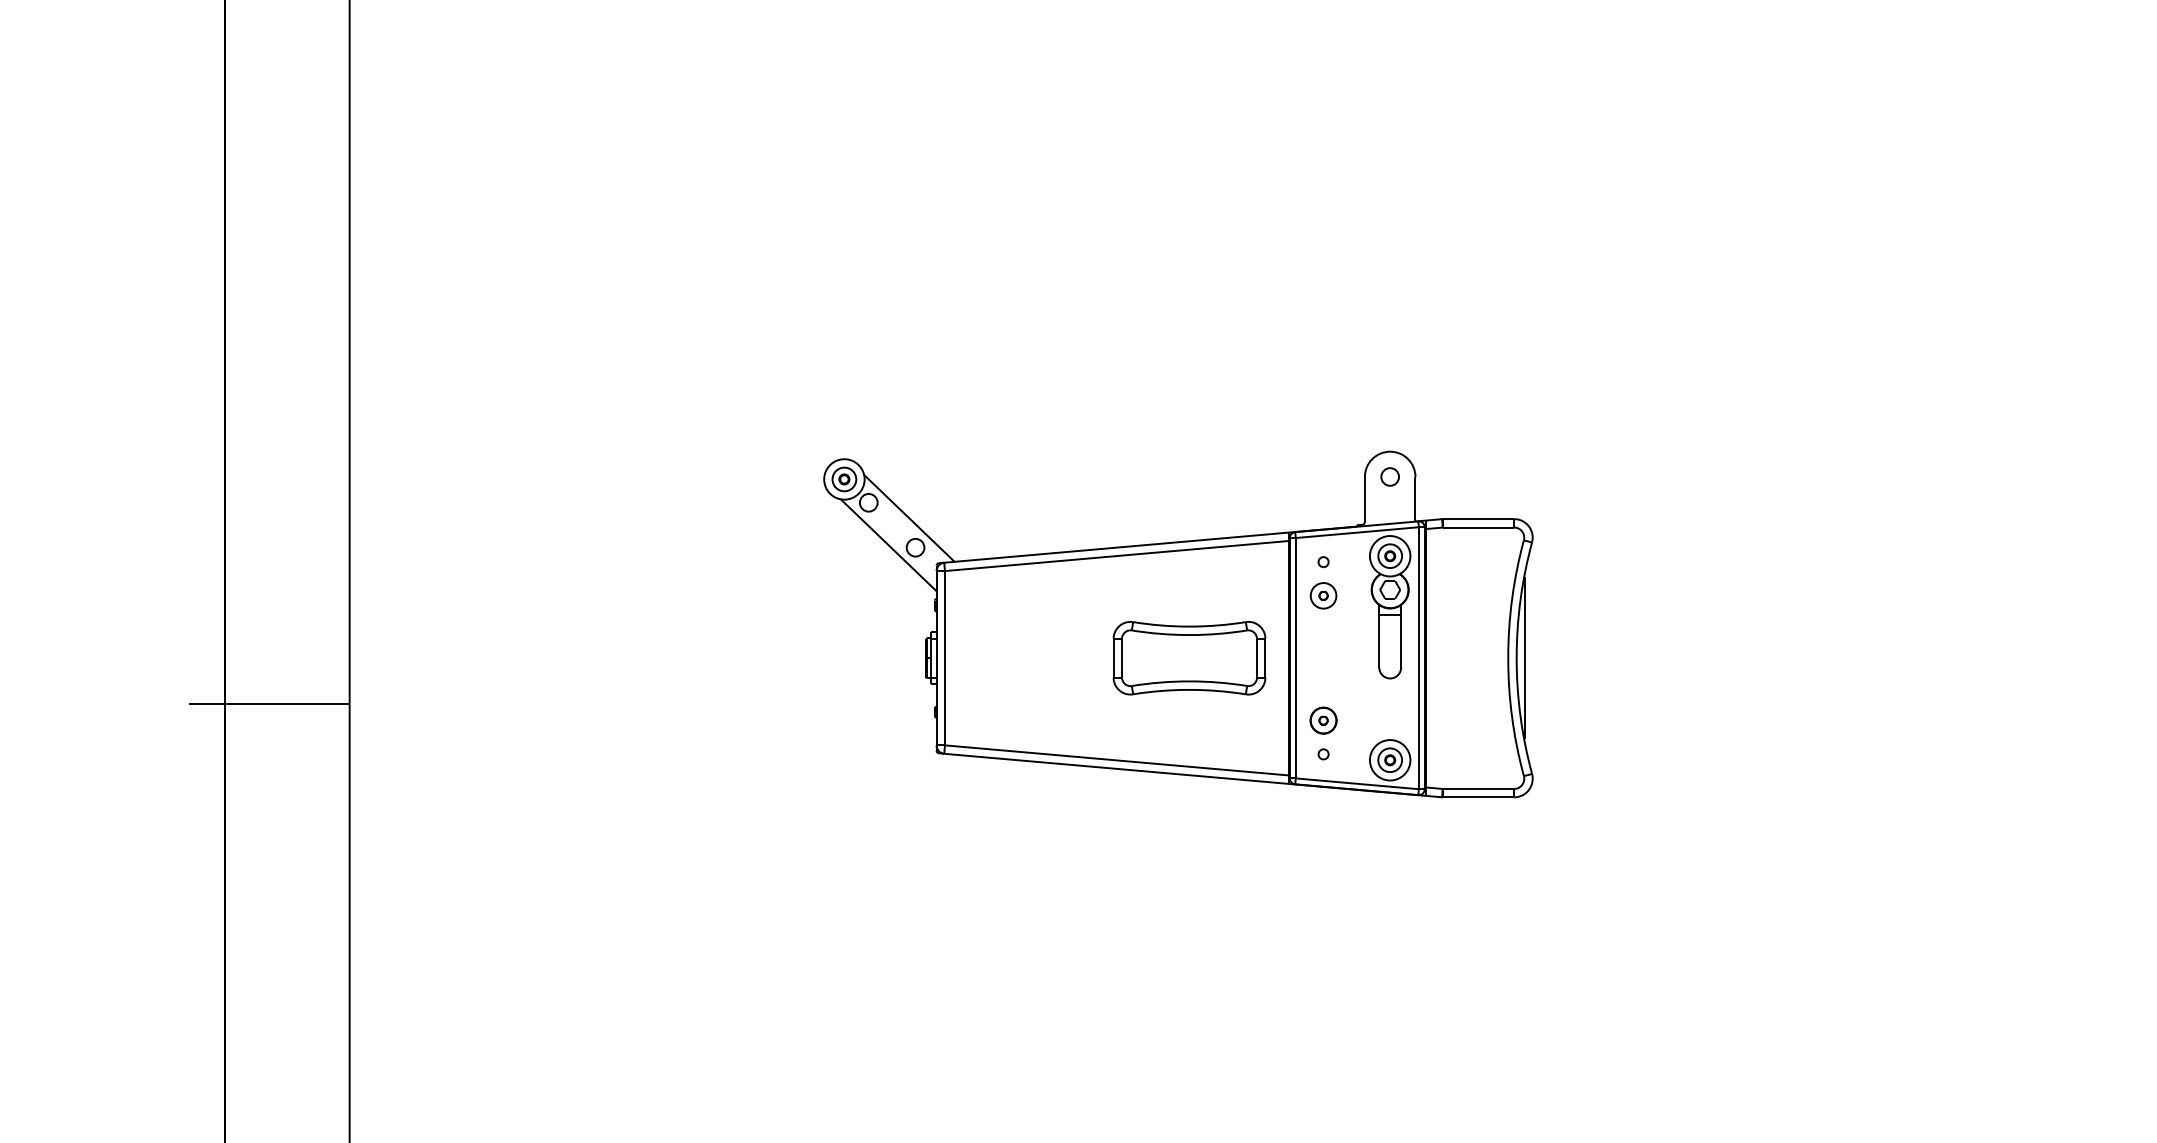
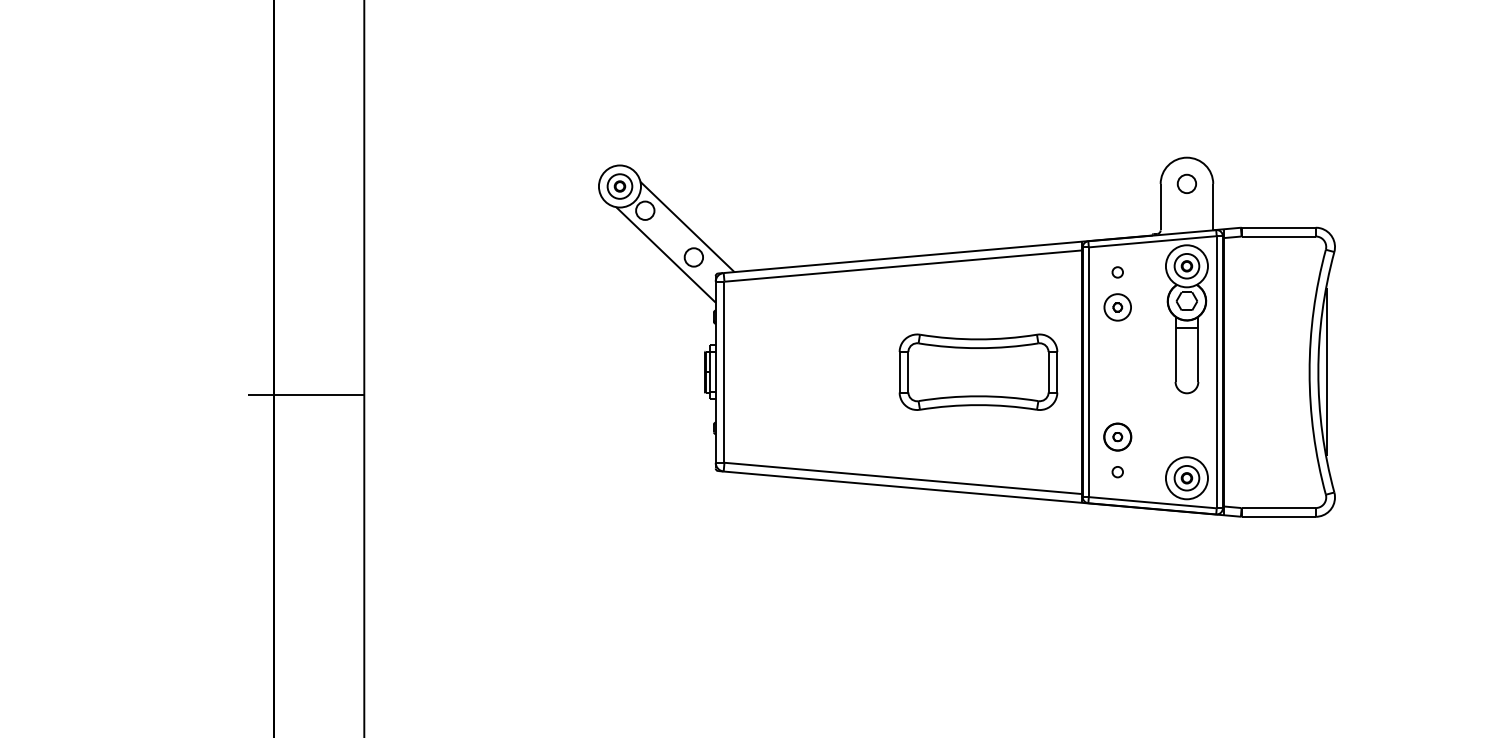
part: (1178, 624) -> (967, 337), size x1.43

